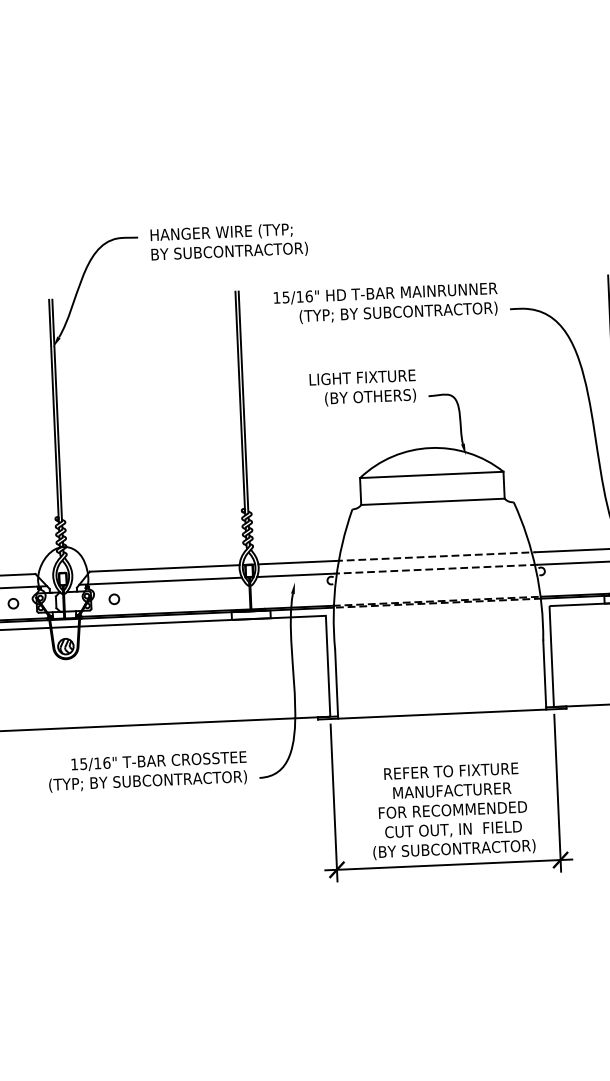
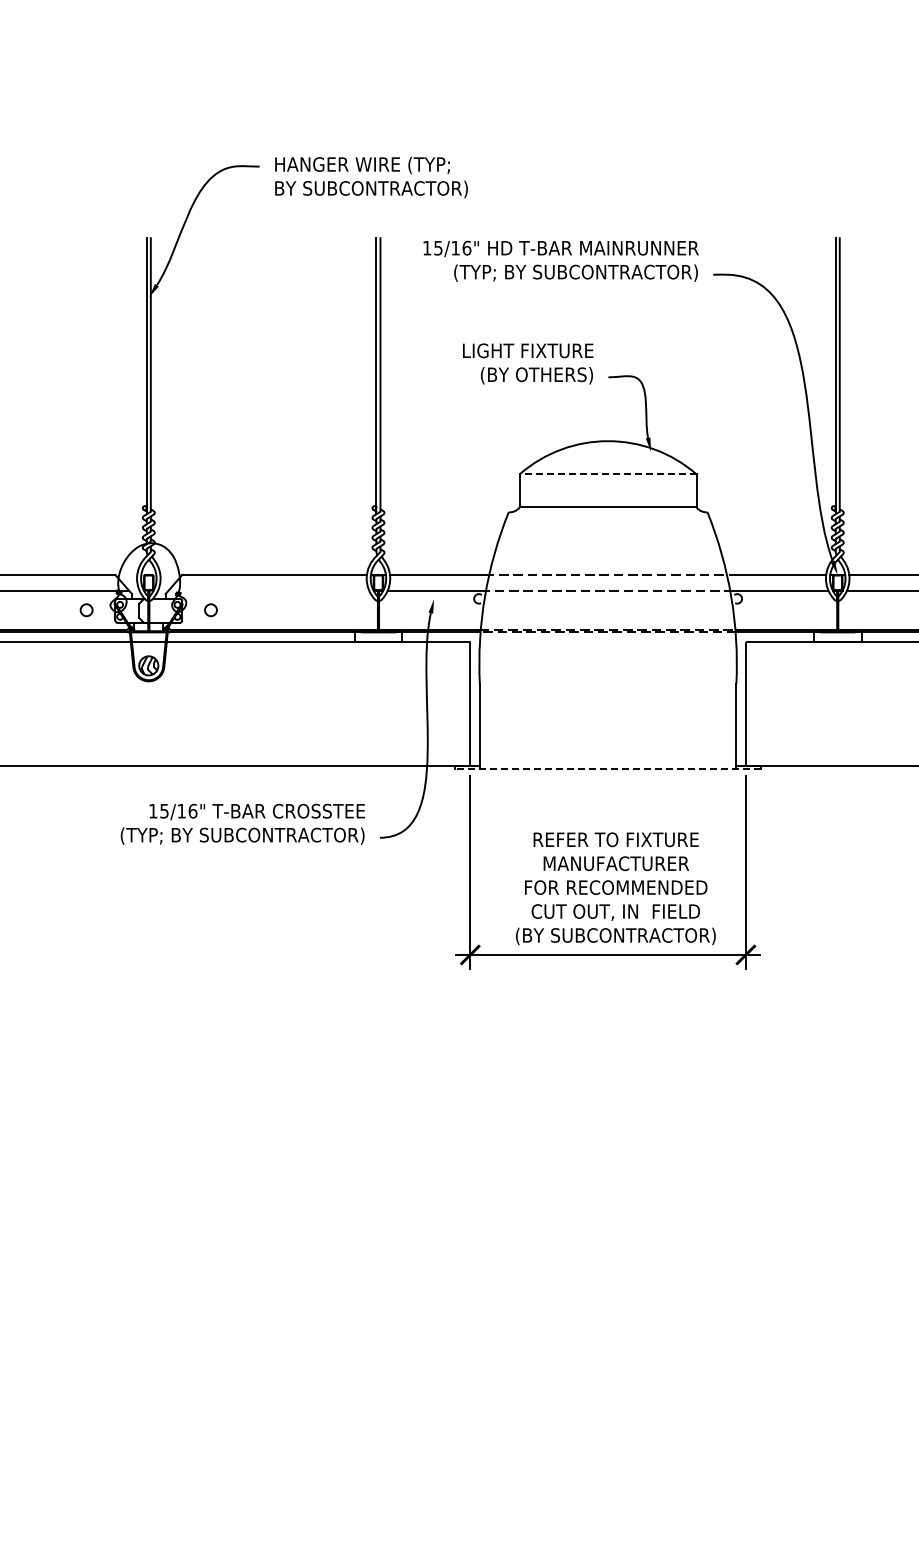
line: (431, 475) -> (607, 474), solid -> dashed
line: (160, 581) -> (268, 590), removed
line: (441, 714) -> (607, 769), solid -> dashed

